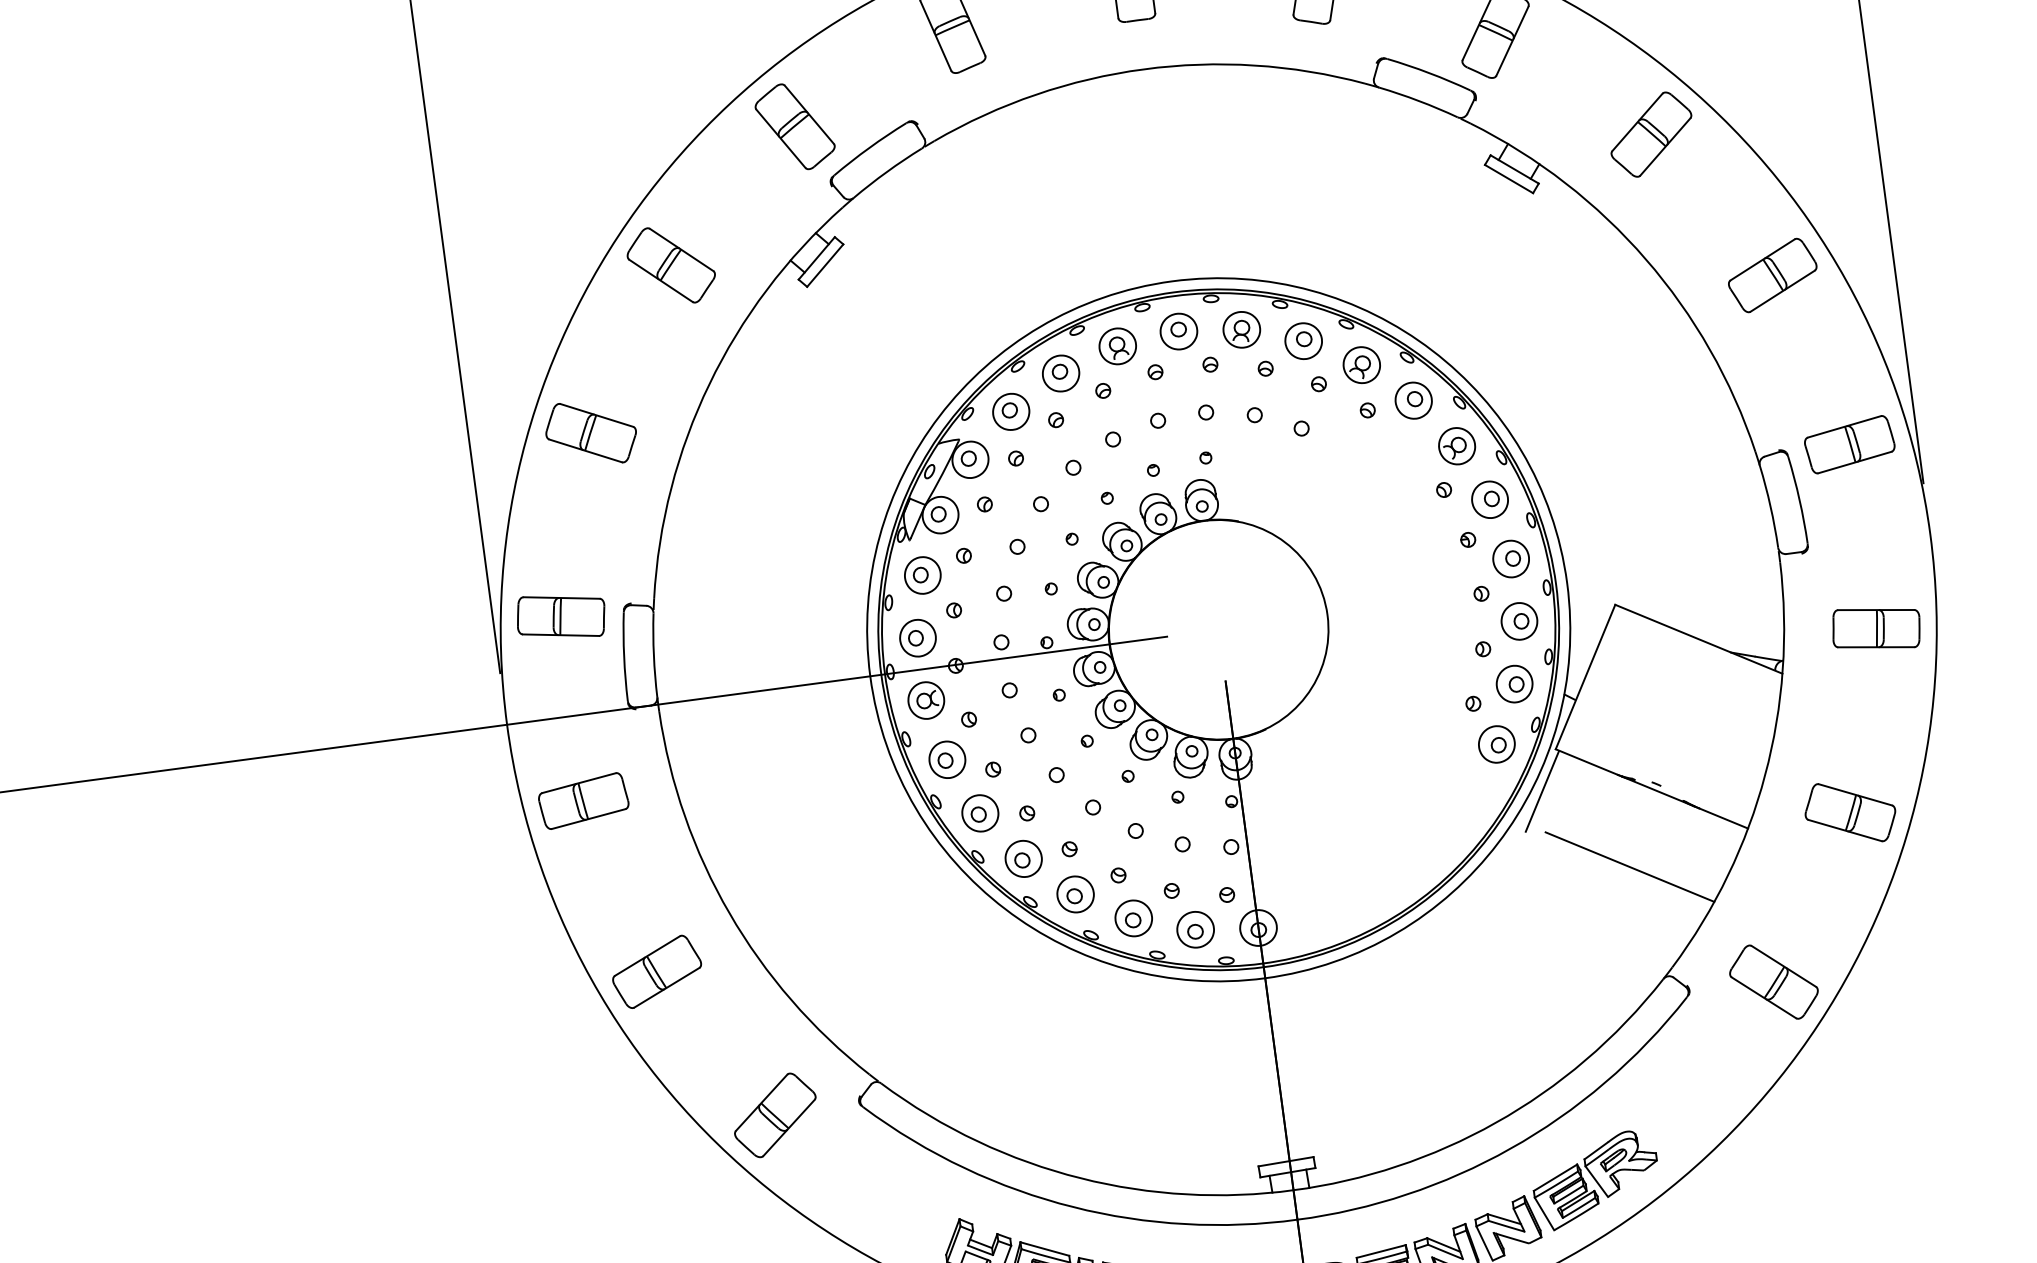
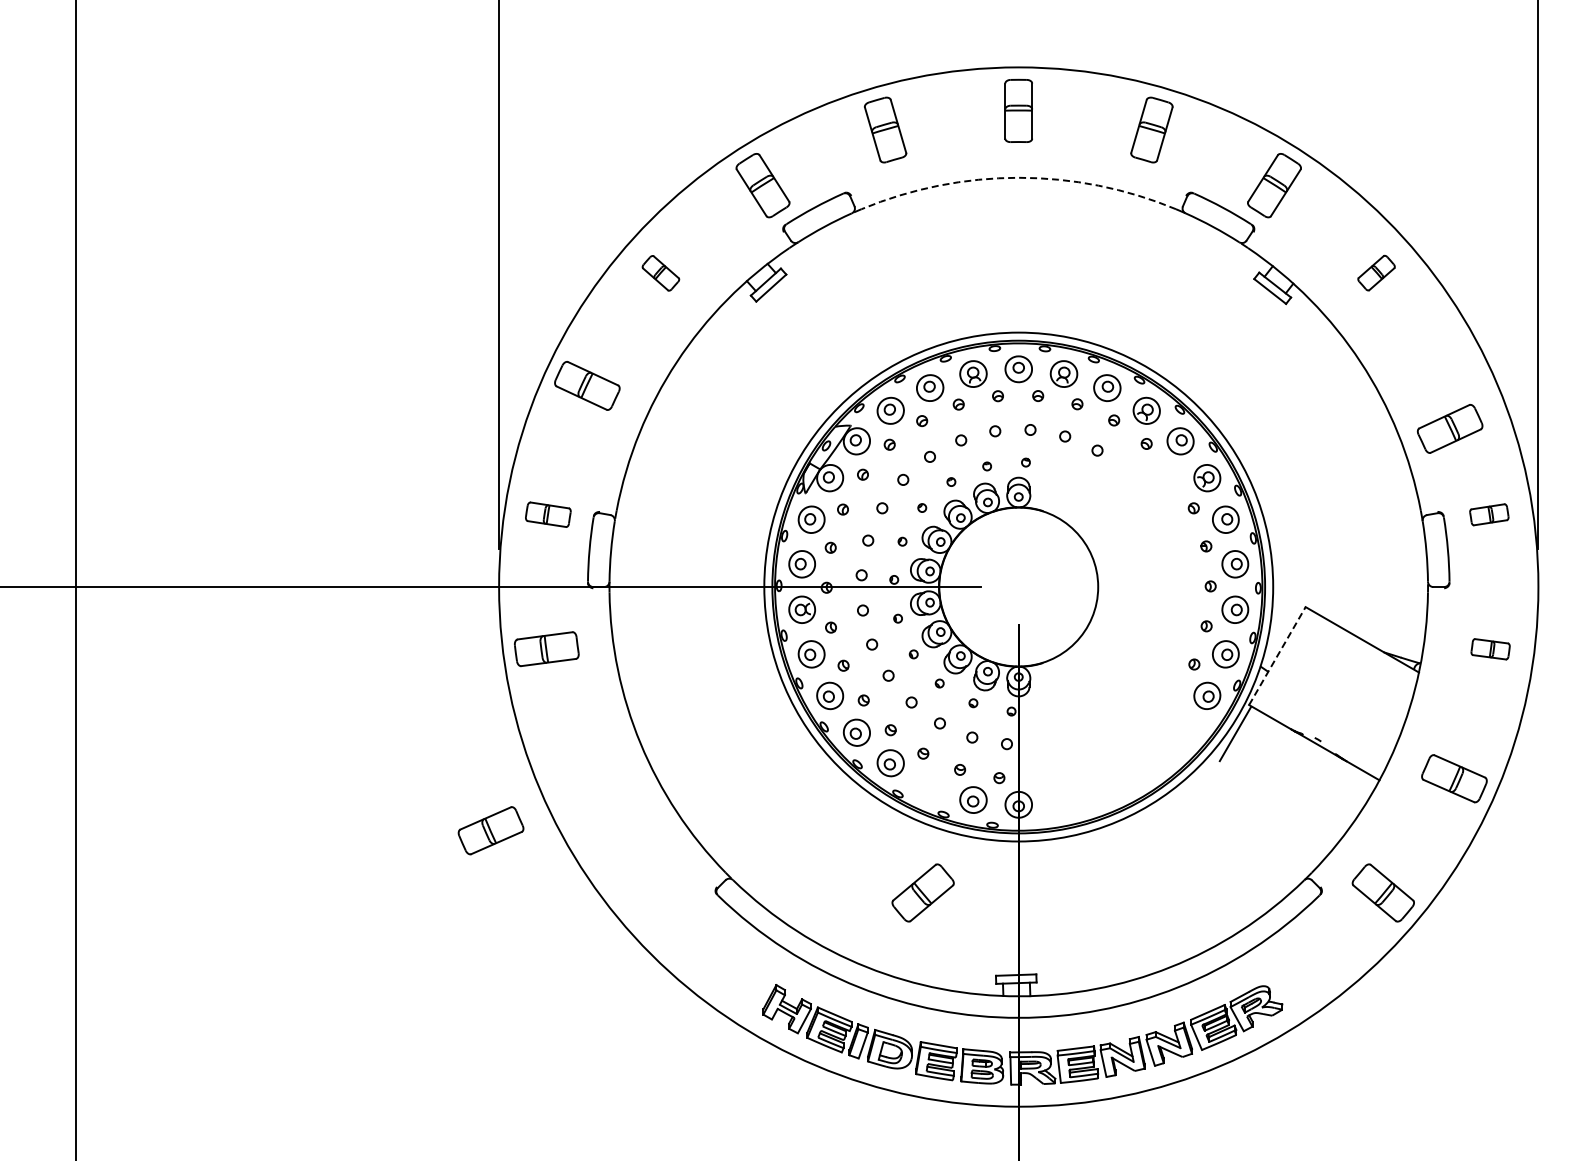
arc: (1143, 68) -> (1018, 177), solid -> dashed
part: (1651, 133) -> (1376, 272), size x0.6
part: (670, 265) -> (660, 273), size x0.6
part: (1771, 275) -> (1449, 428), moved
part: (1850, 444) -> (1489, 514), size x0.6
part: (561, 616) -> (548, 514), size x0.7
part: (1876, 629) -> (1490, 649), size x0.6
line: (1585, 677) -> (1277, 656), solid -> dashed
line: (1629, 866) -> (1290, 796), removed
part: (1134, 917) -> (930, 785), removed
part: (656, 971) -> (490, 830), moved
part: (774, 1114) -> (922, 892), moved

